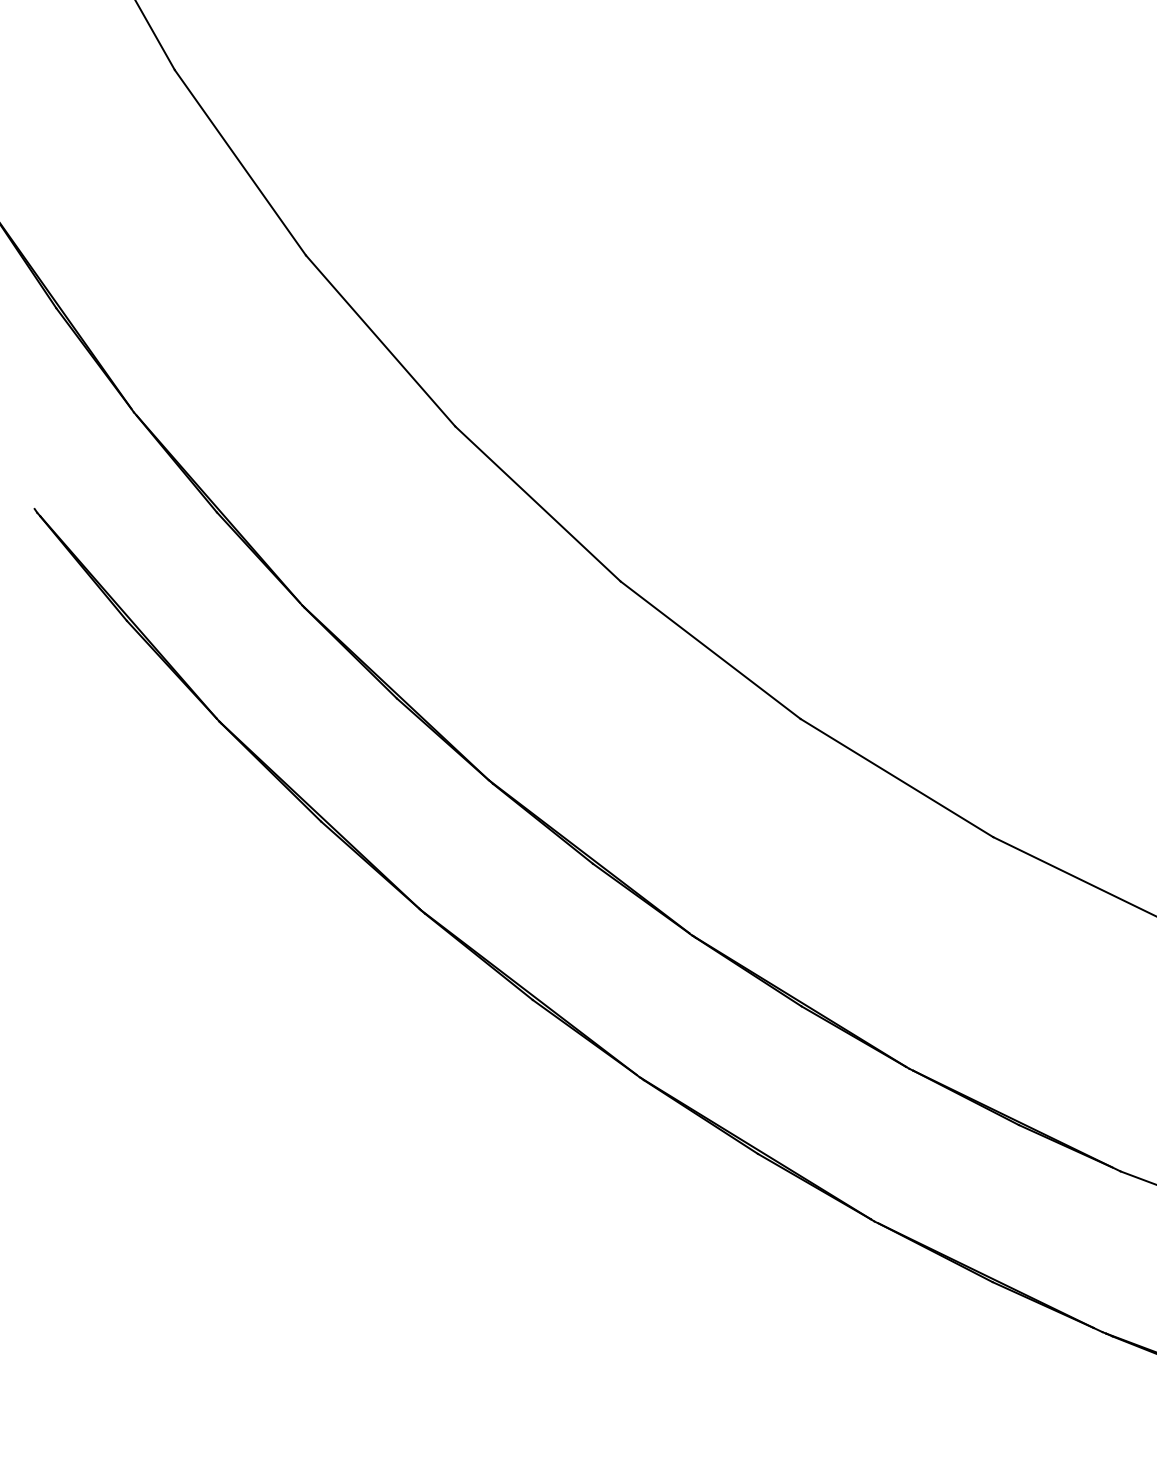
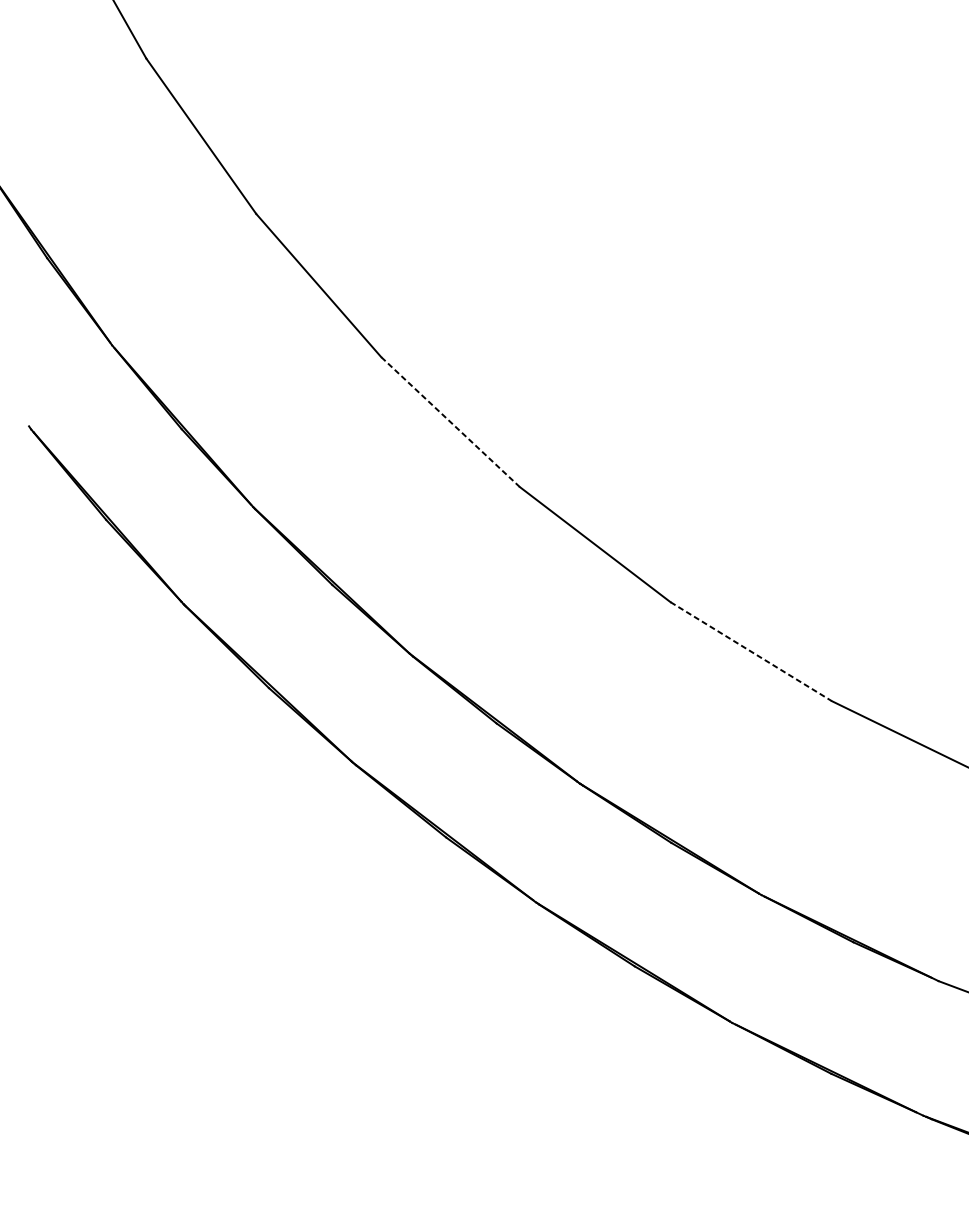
line: (538, 504) -> (451, 422), solid -> dashed
line: (897, 778) -> (751, 652), solid -> dashed

